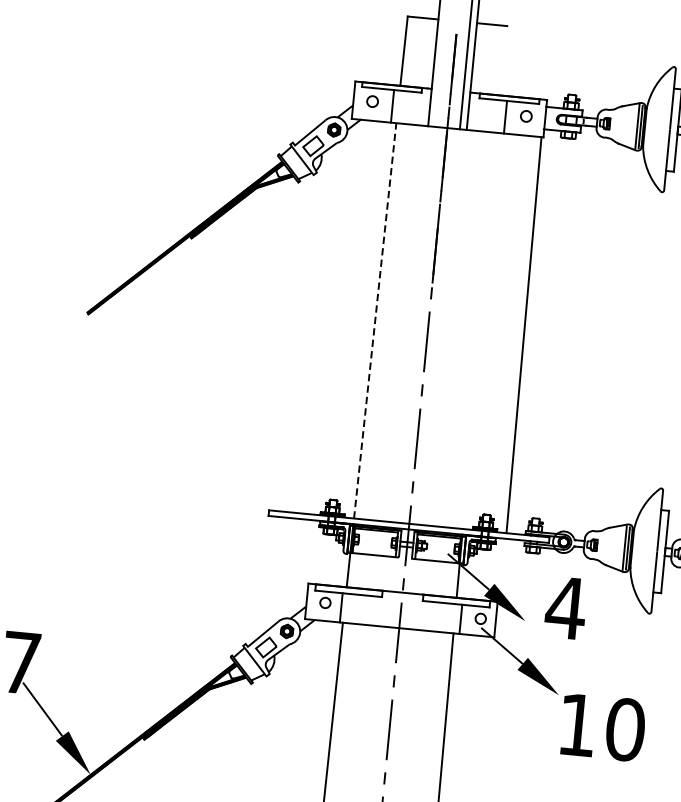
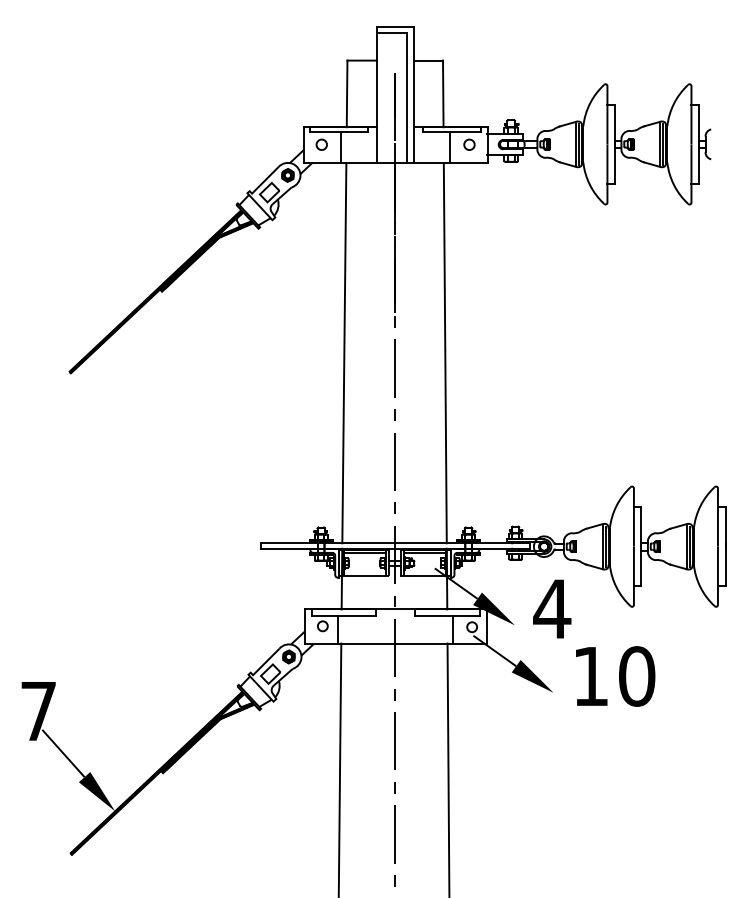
line: (504, 60) -> (443, 93), added
line: (375, 320) -> (344, 352), dashed -> solid
line: (523, 335) -> (444, 353), moved
text: (603, 727) -> (615, 676), moved

